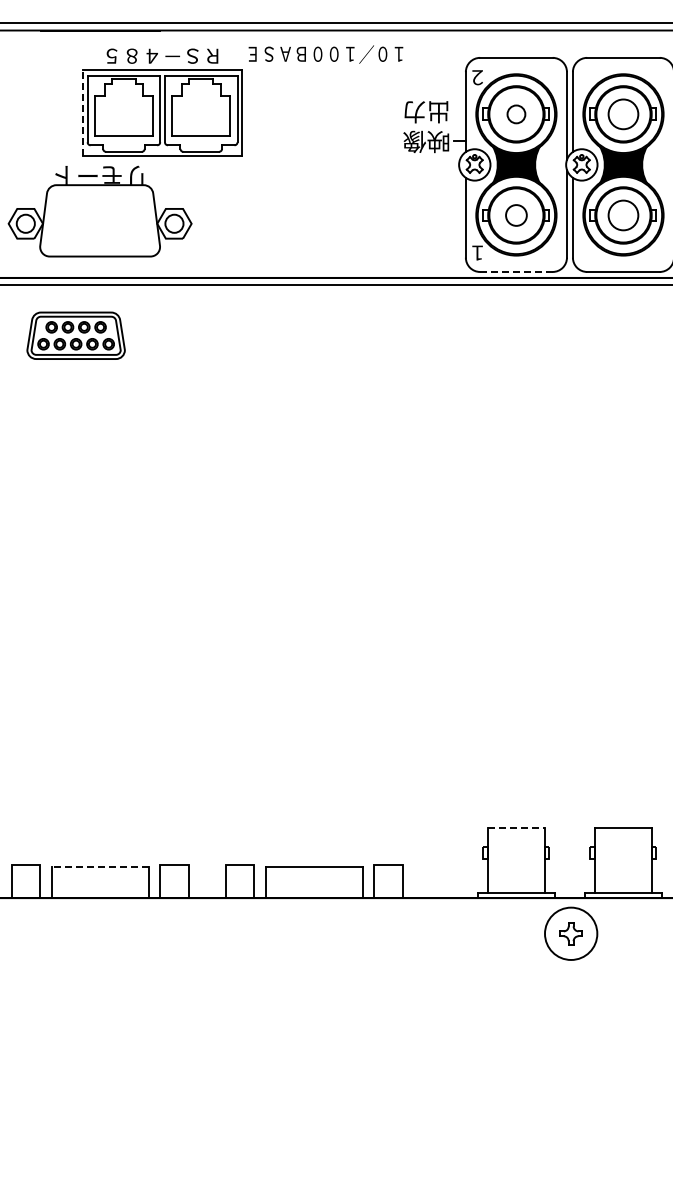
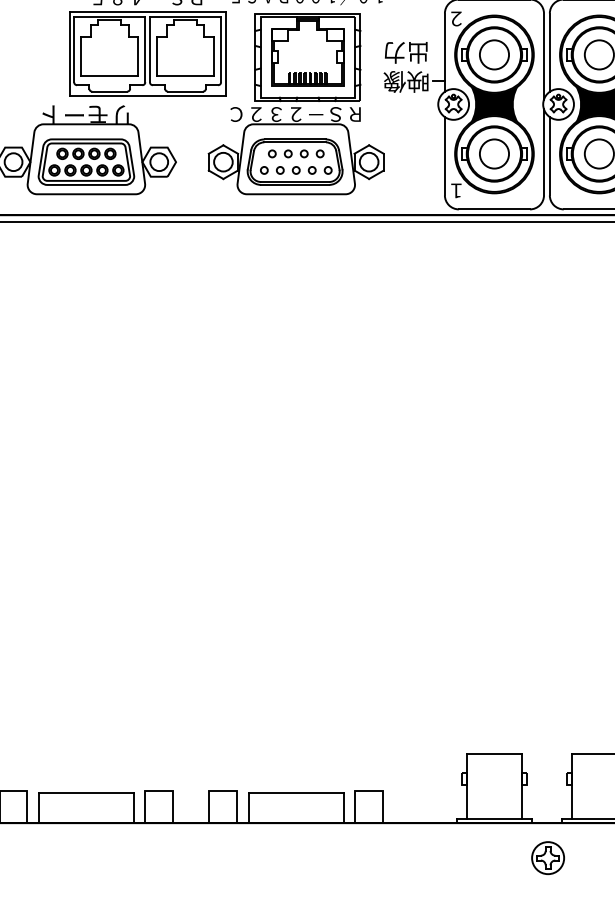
line: (82, 113) -> (69, 54), dashed -> solid
circle: (516, 114) -> (494, 55), size x1.67
part: (314, 164) -> (296, 104), added
circle: (516, 215) -> (494, 154), size x1.43
line: (515, 271) -> (493, 208), dashed -> solid
part: (75, 335) -> (85, 161), moved
line: (516, 828) -> (494, 754), dashed -> solid
line: (99, 867) -> (85, 793), dashed -> solid
circle: (570, 933) -> (547, 857), size x0.62

